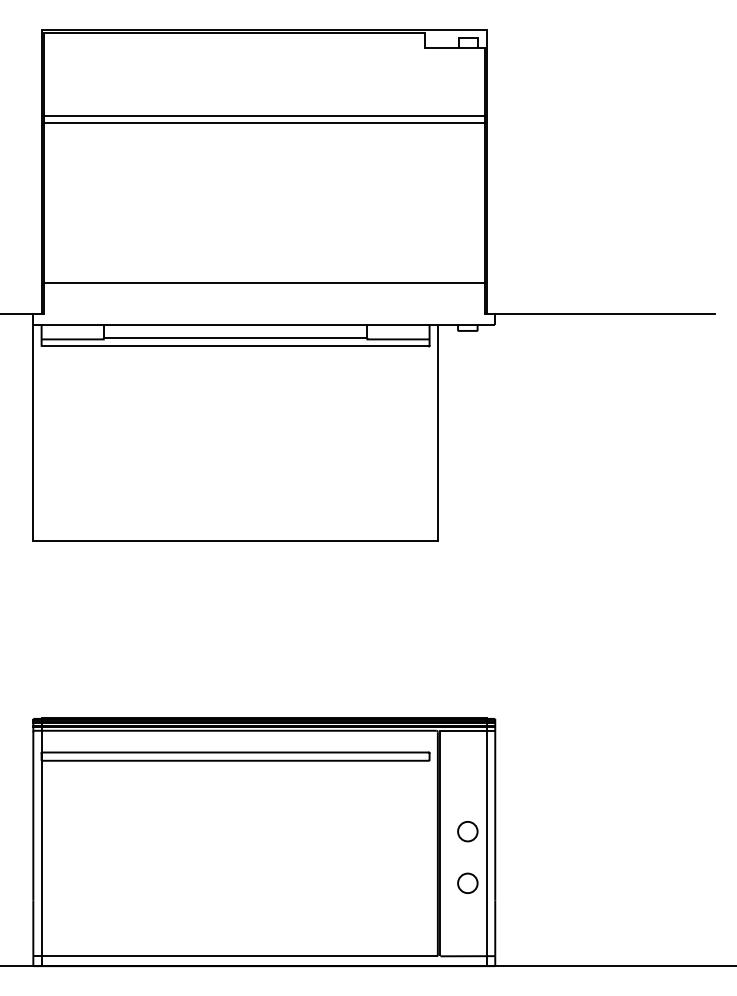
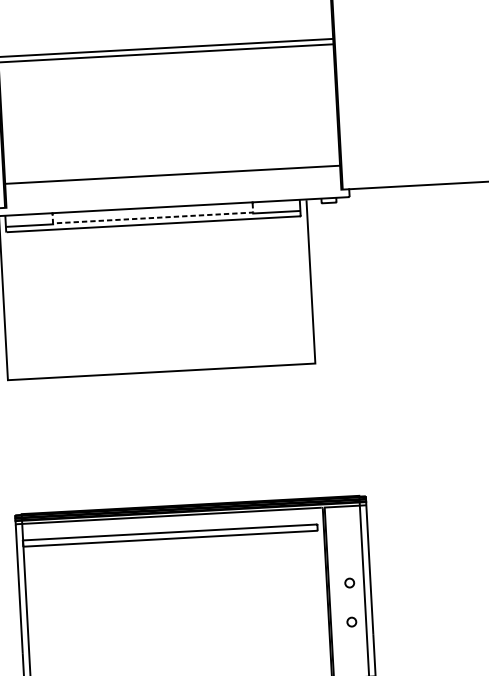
line: (235, 338) -> (153, 218), solid -> dashed
circle: (467, 831) -> (349, 582), size x0.6
circle: (467, 882) -> (351, 621), size x0.6

